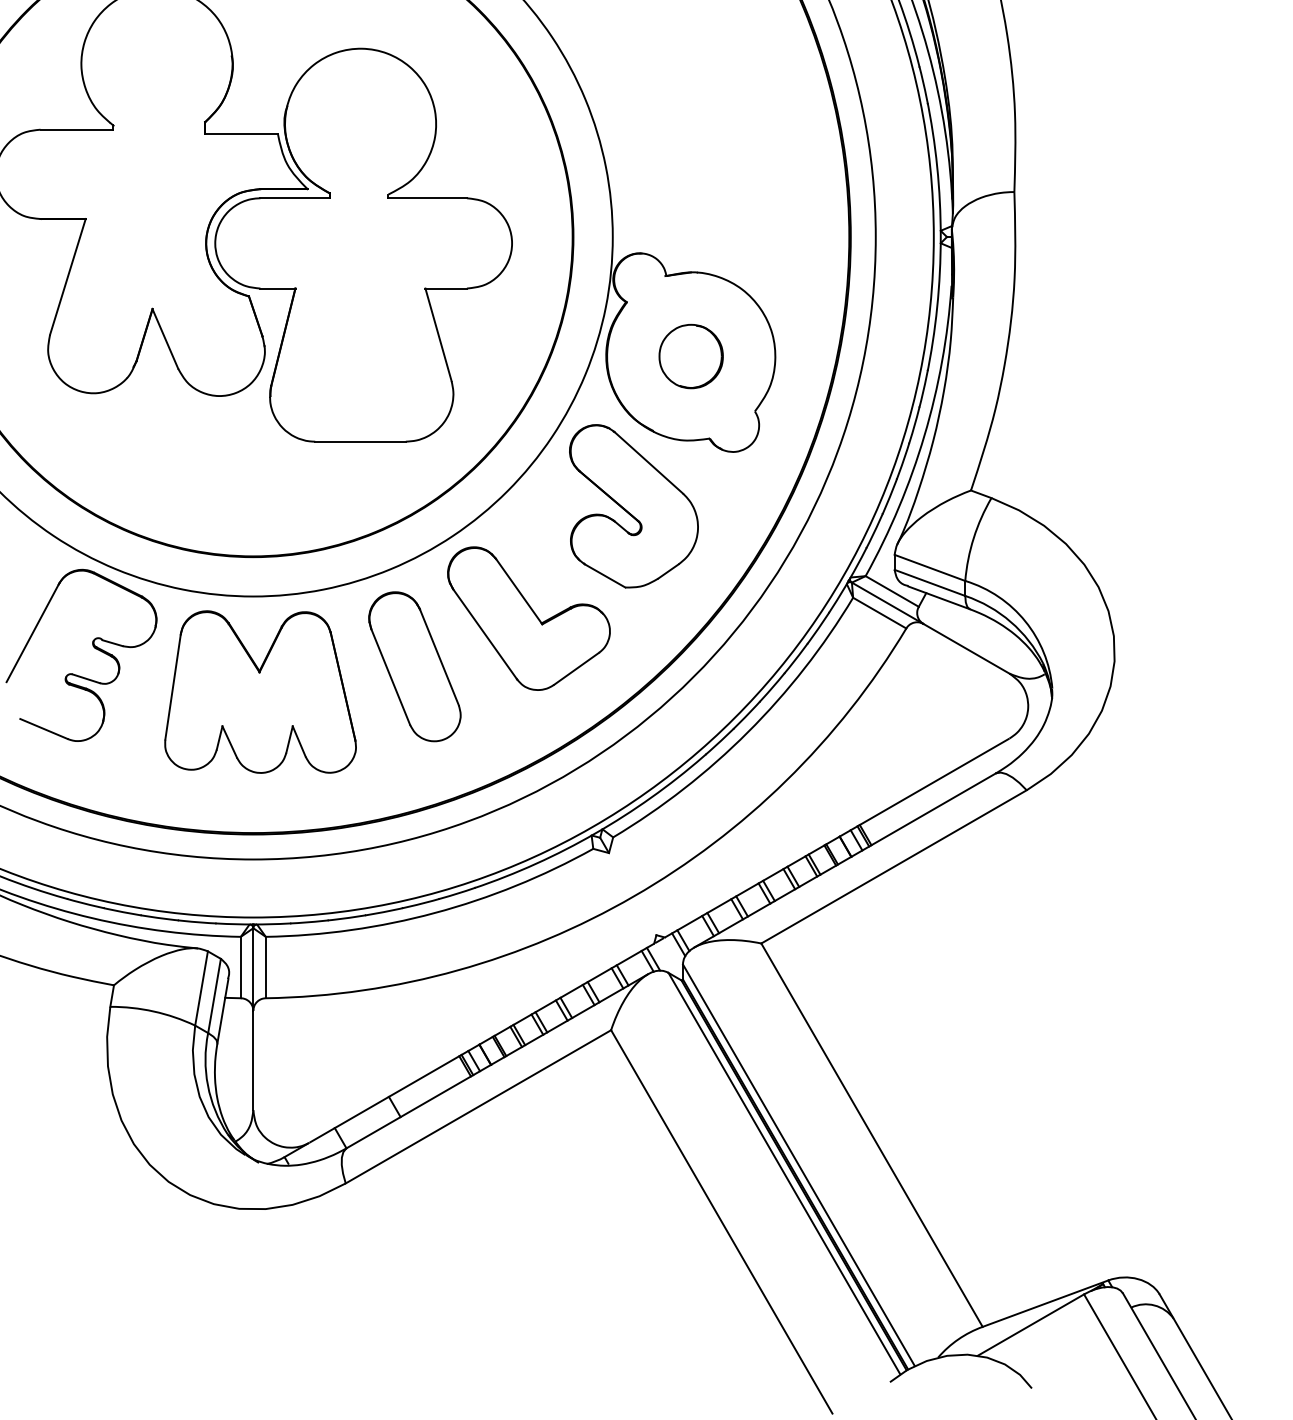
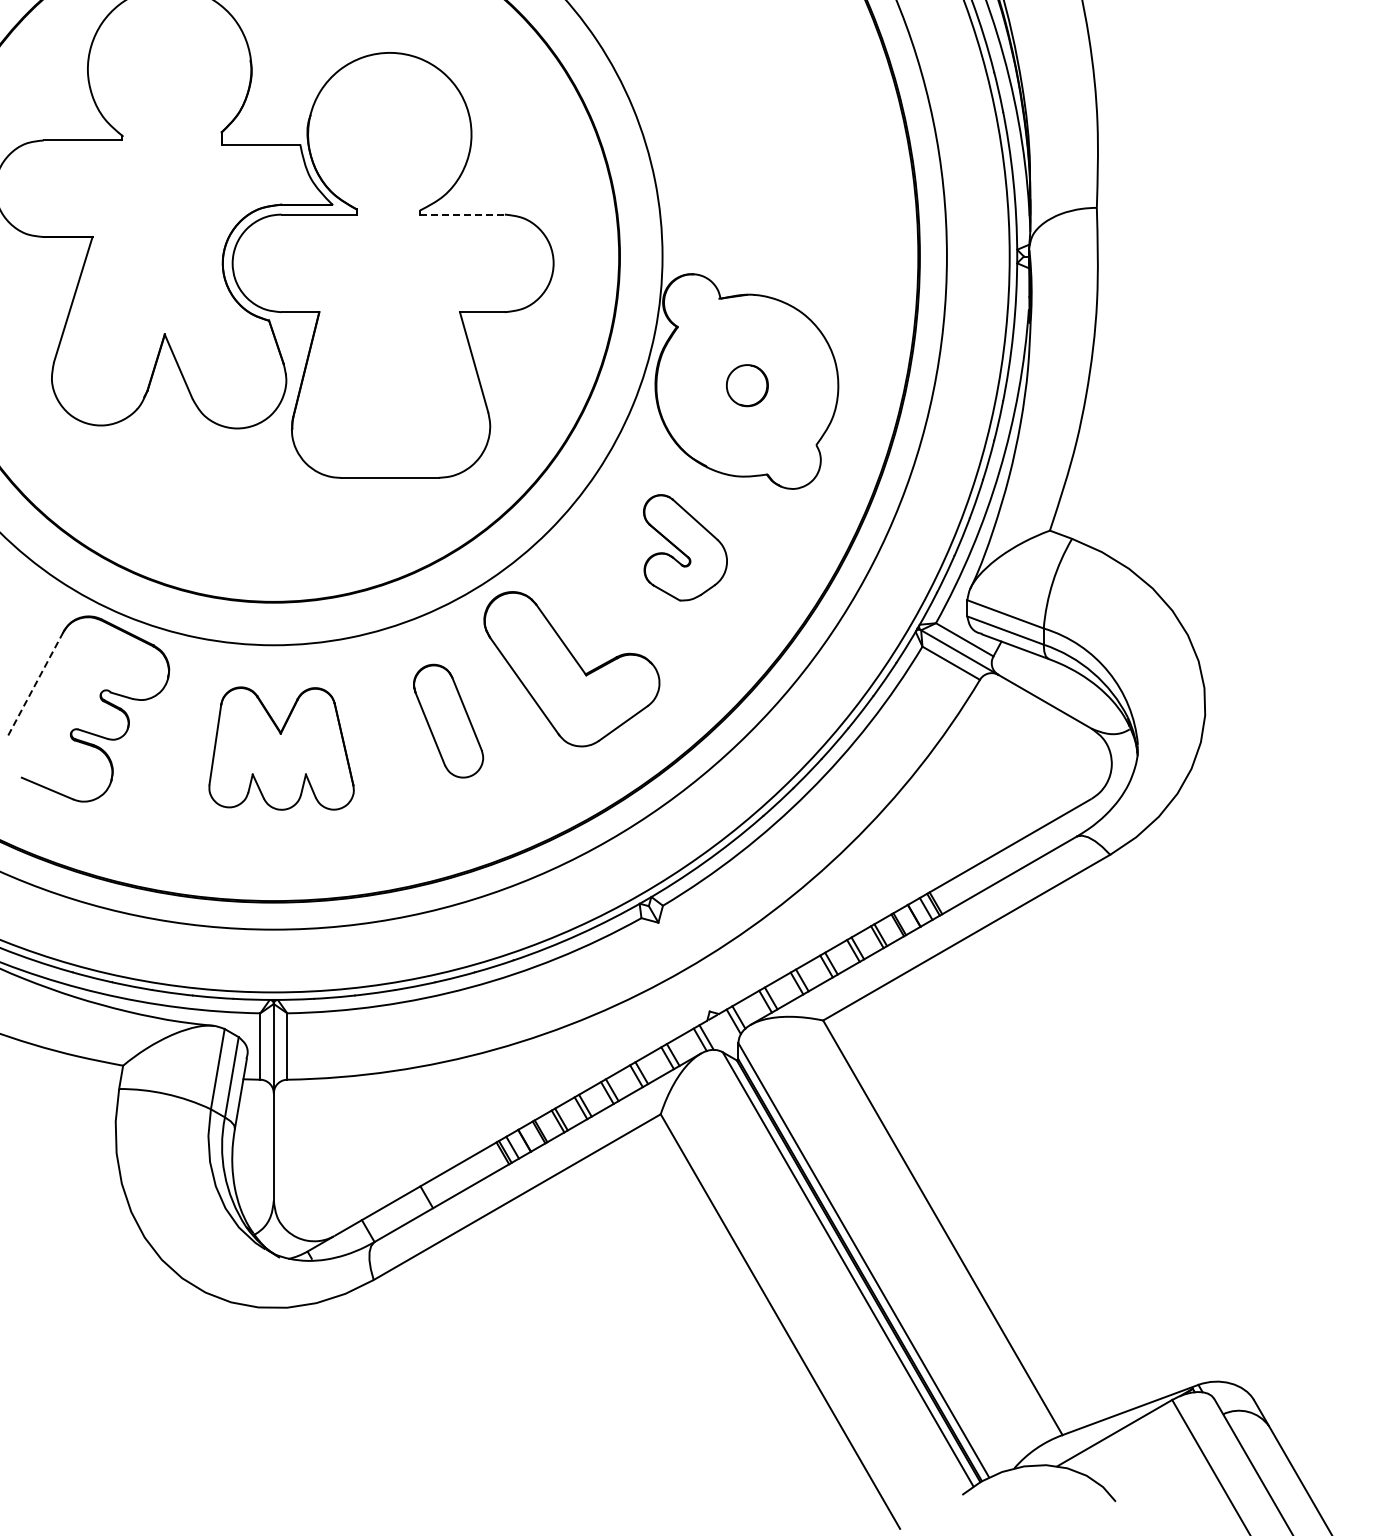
line: (427, 198) -> (462, 214), solid -> dashed
part: (691, 356) -> (747, 385), size x0.6
part: (634, 506) -> (685, 547), size x0.6
line: (32, 633) -> (35, 685), solid -> dashed
part: (414, 666) -> (448, 720), size x0.7
part: (260, 691) -> (281, 748), size x0.7

